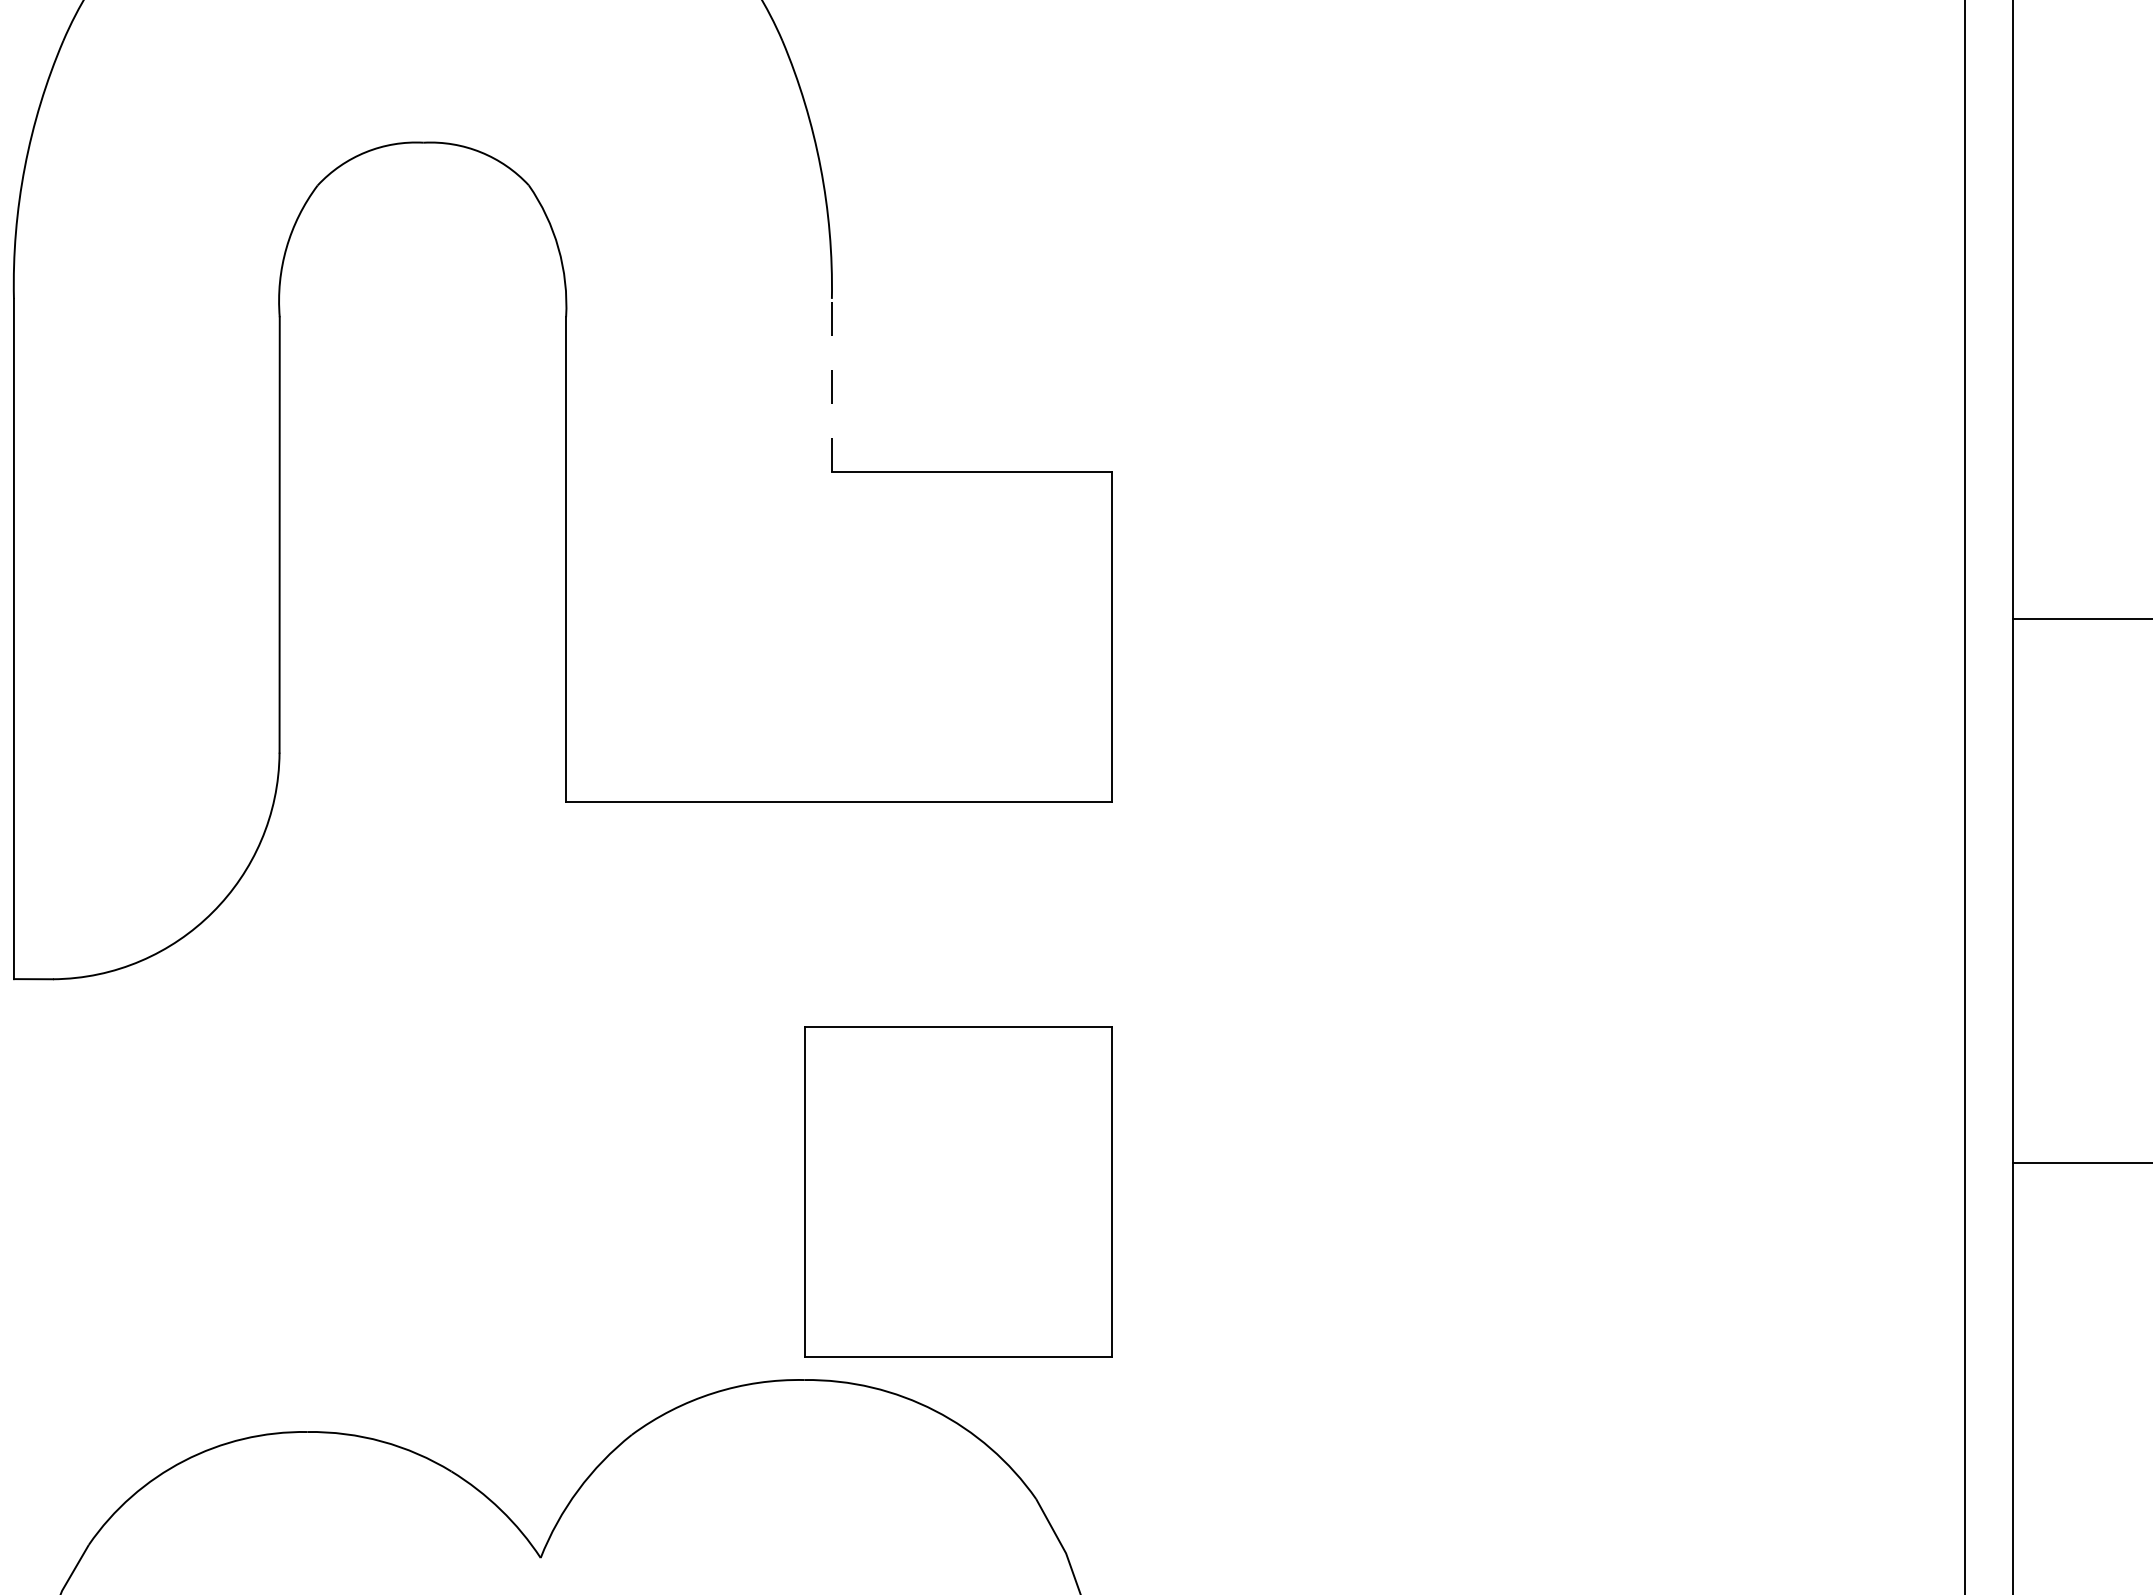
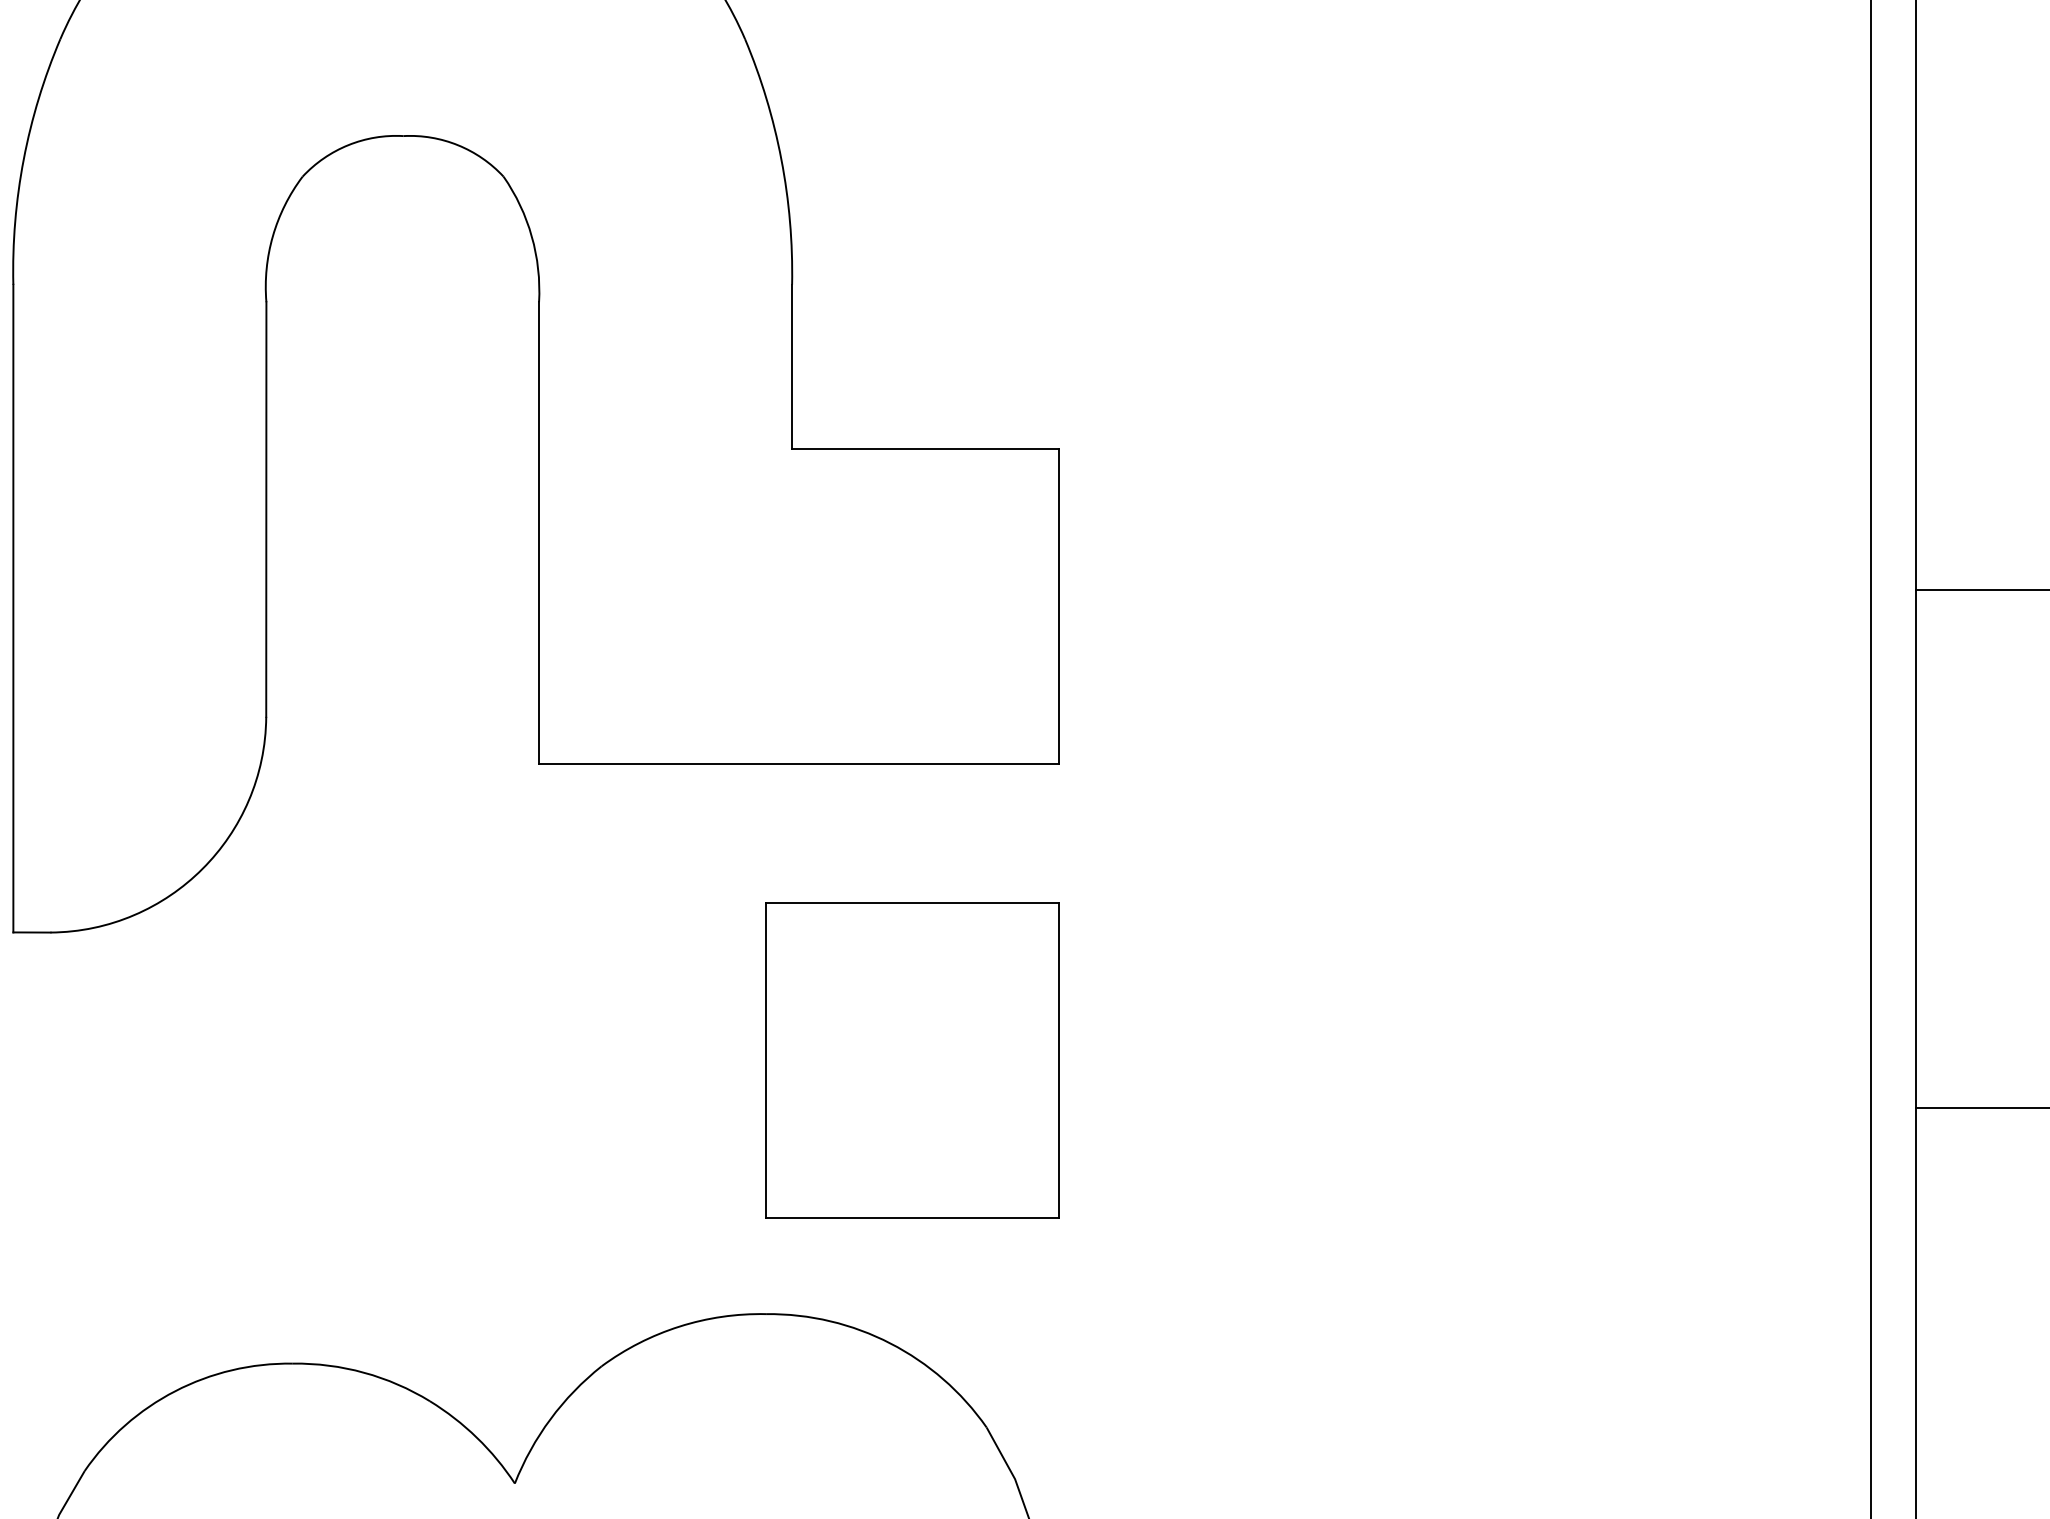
line: (831, 384) -> (791, 366), dashed -> solid
part: (958, 1191) -> (912, 1060), moved

